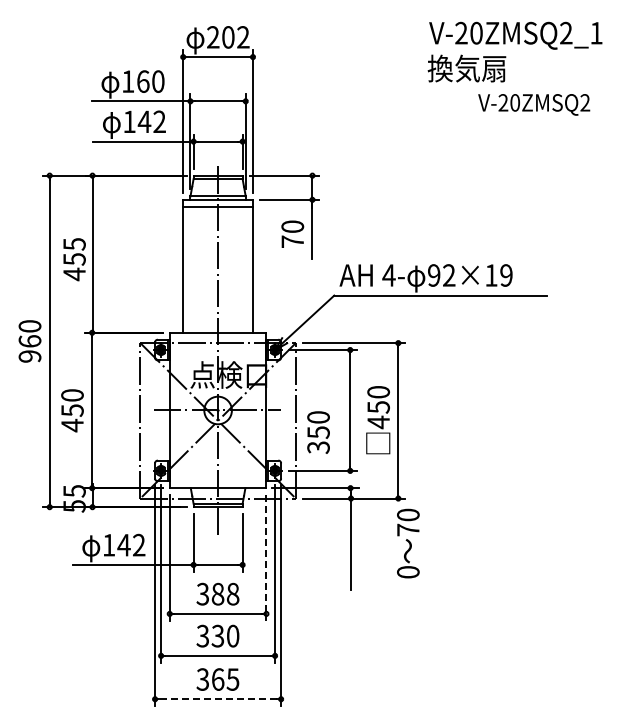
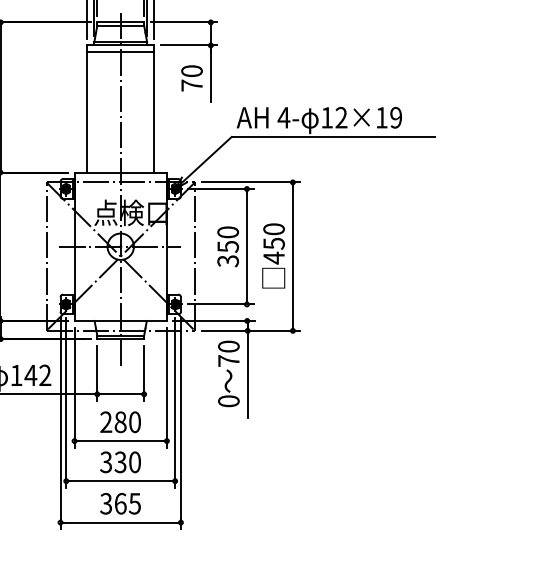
text: (434, 275) -> (327, 117), 92×19 -> 12×19
text: (318, 432) -> (228, 246), moved
text: (408, 543) -> (229, 373), moved
line: (266, 557) -> (166, 387), dashed -> solid
text: (217, 594) -> (120, 422), 388 -> 280
line: (218, 699) -> (121, 522), dashed -> solid

